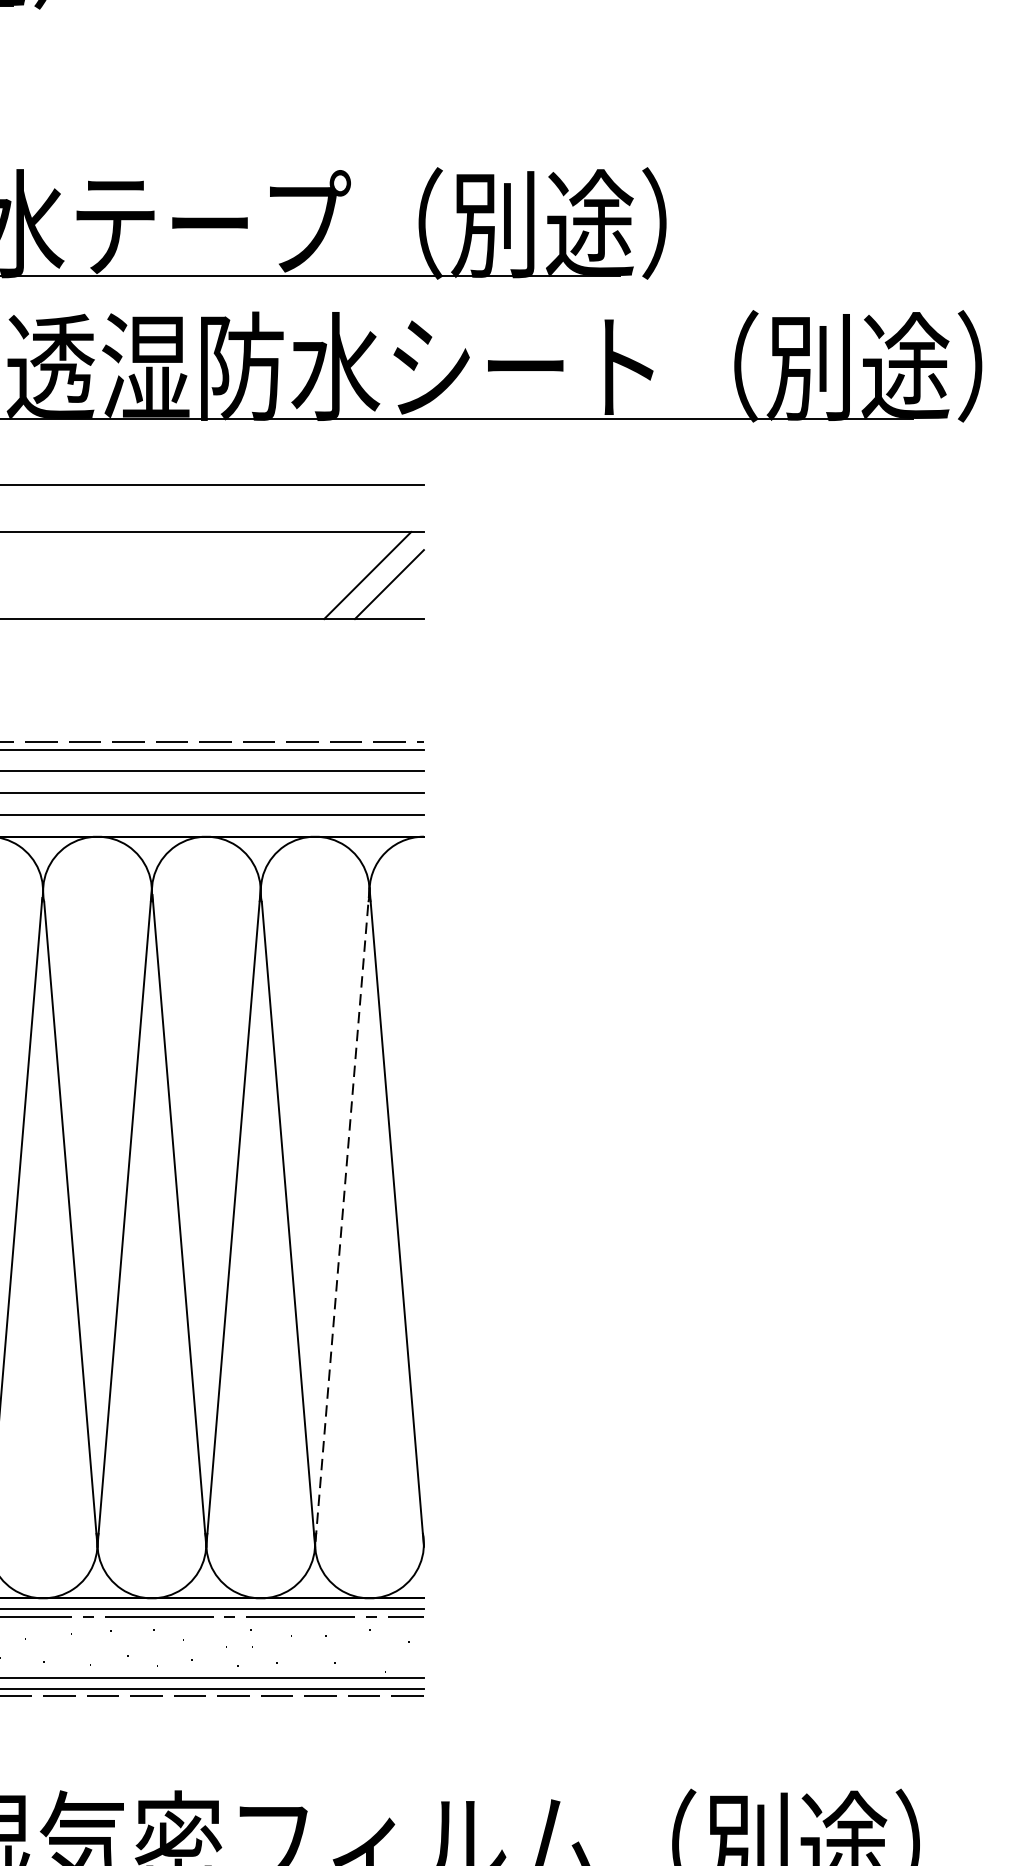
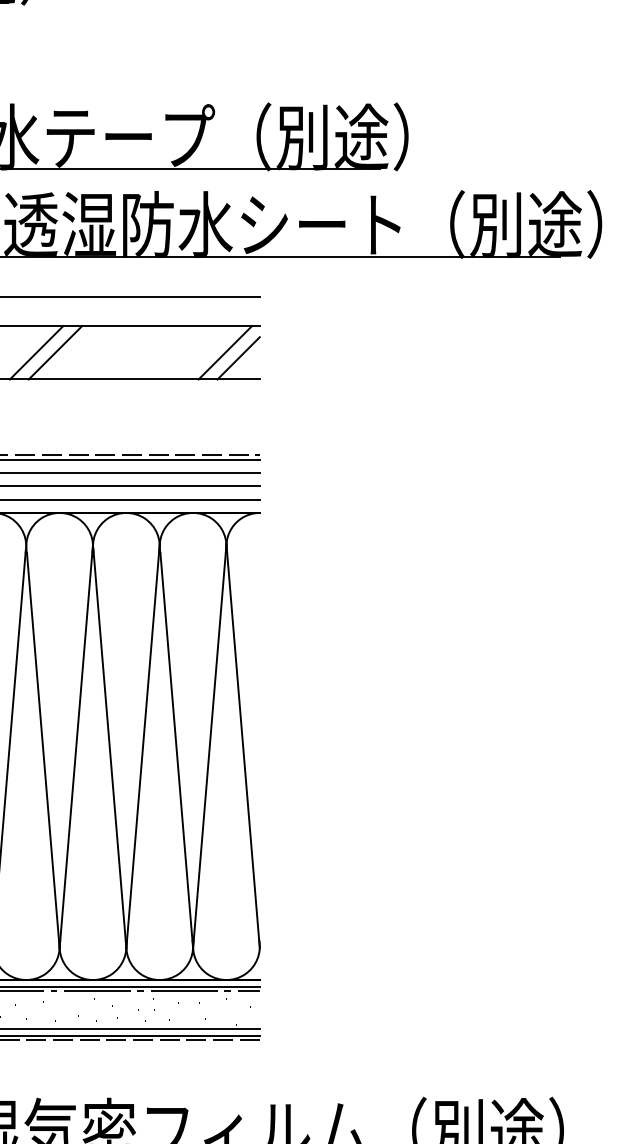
line: (59, 575) -> (36, 352), added
line: (90, 575) -> (55, 352), added
line: (341, 1217) -> (209, 746), dashed -> solid

